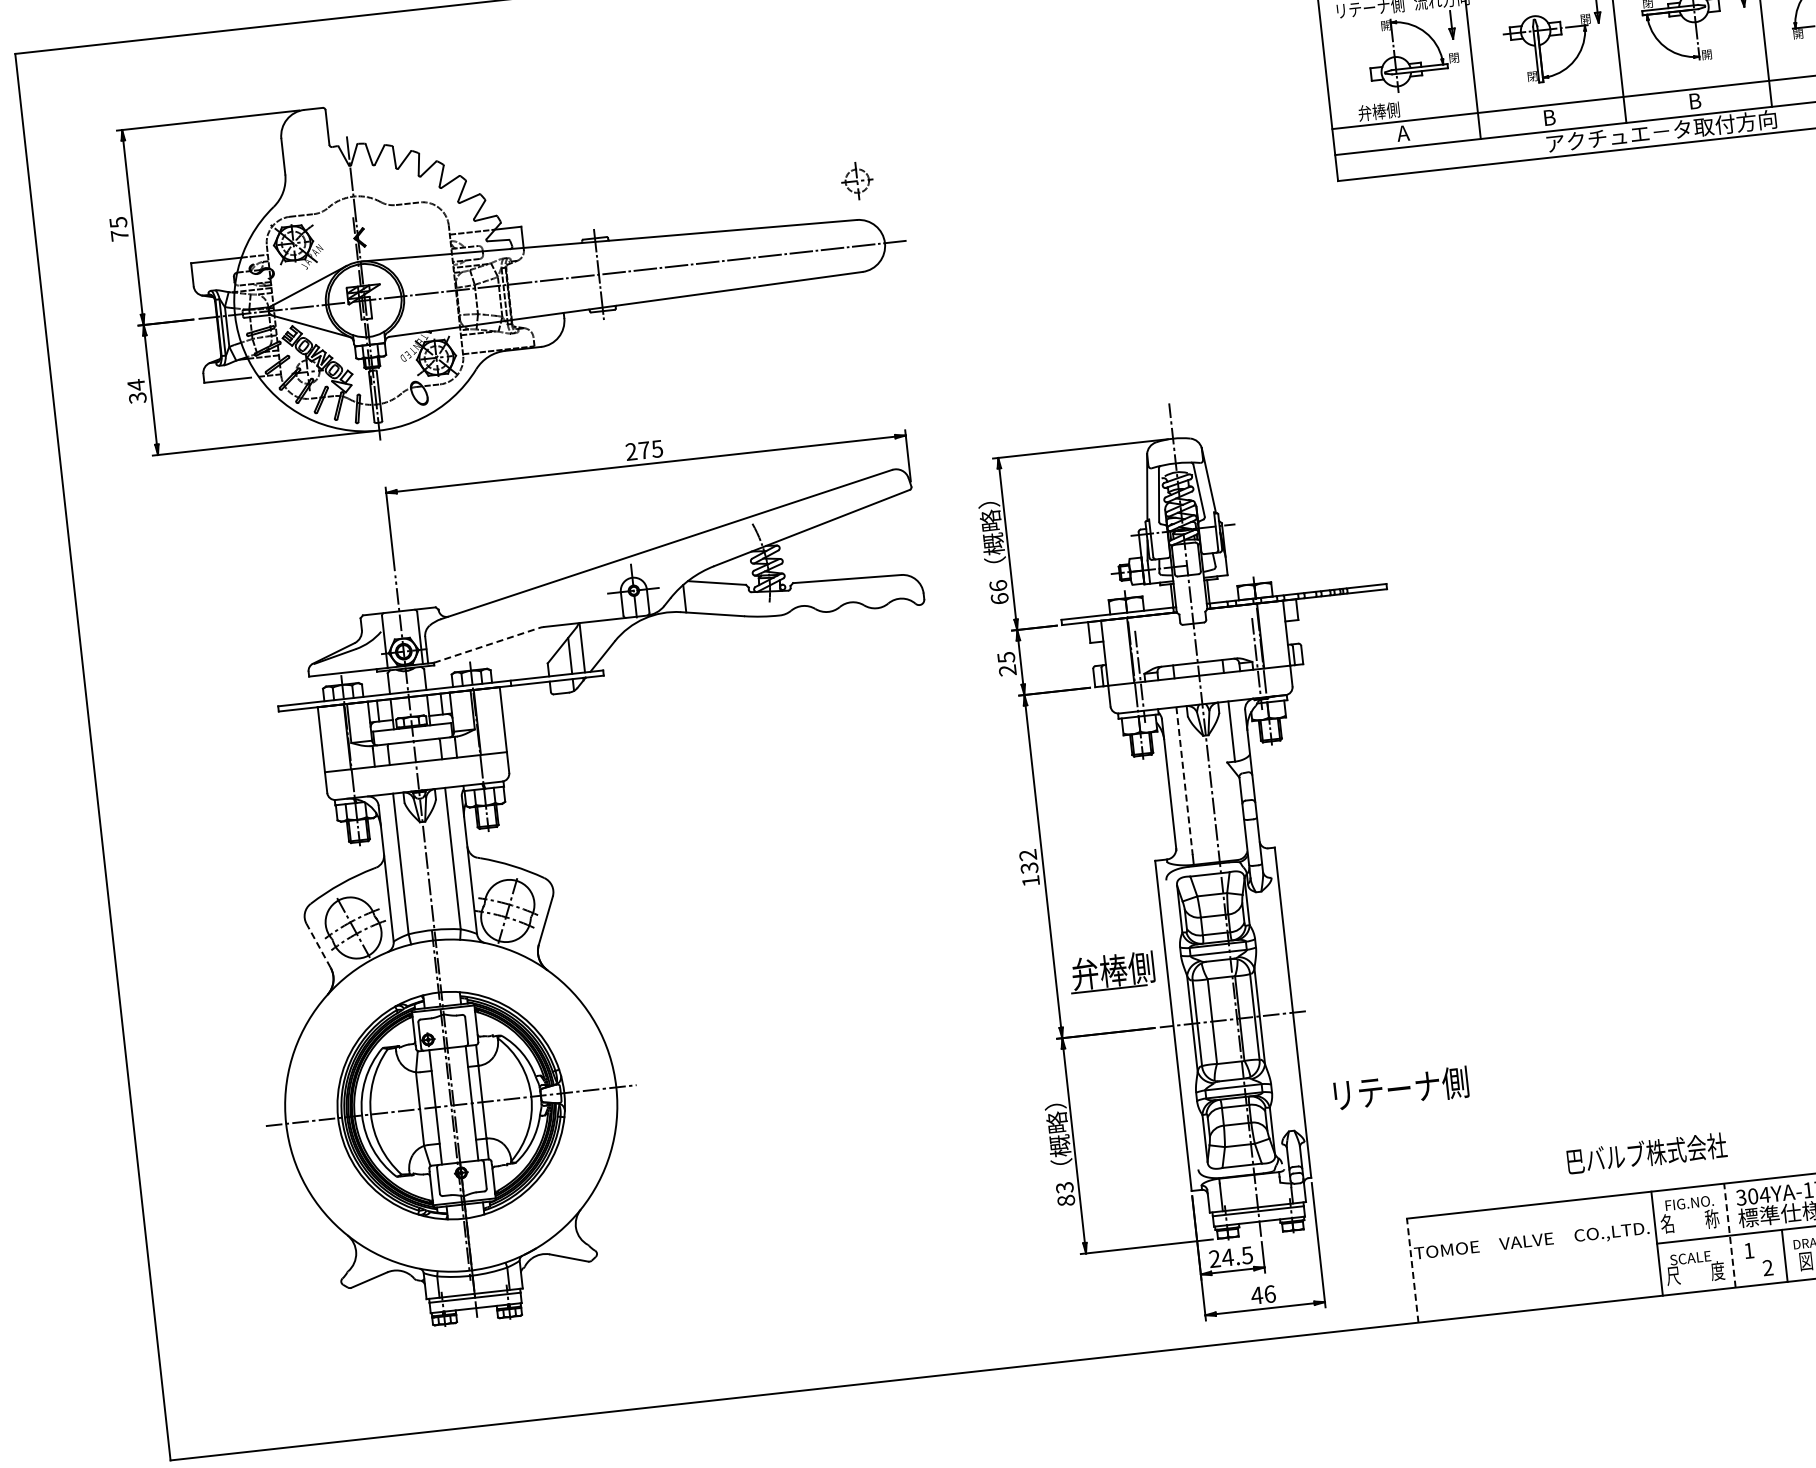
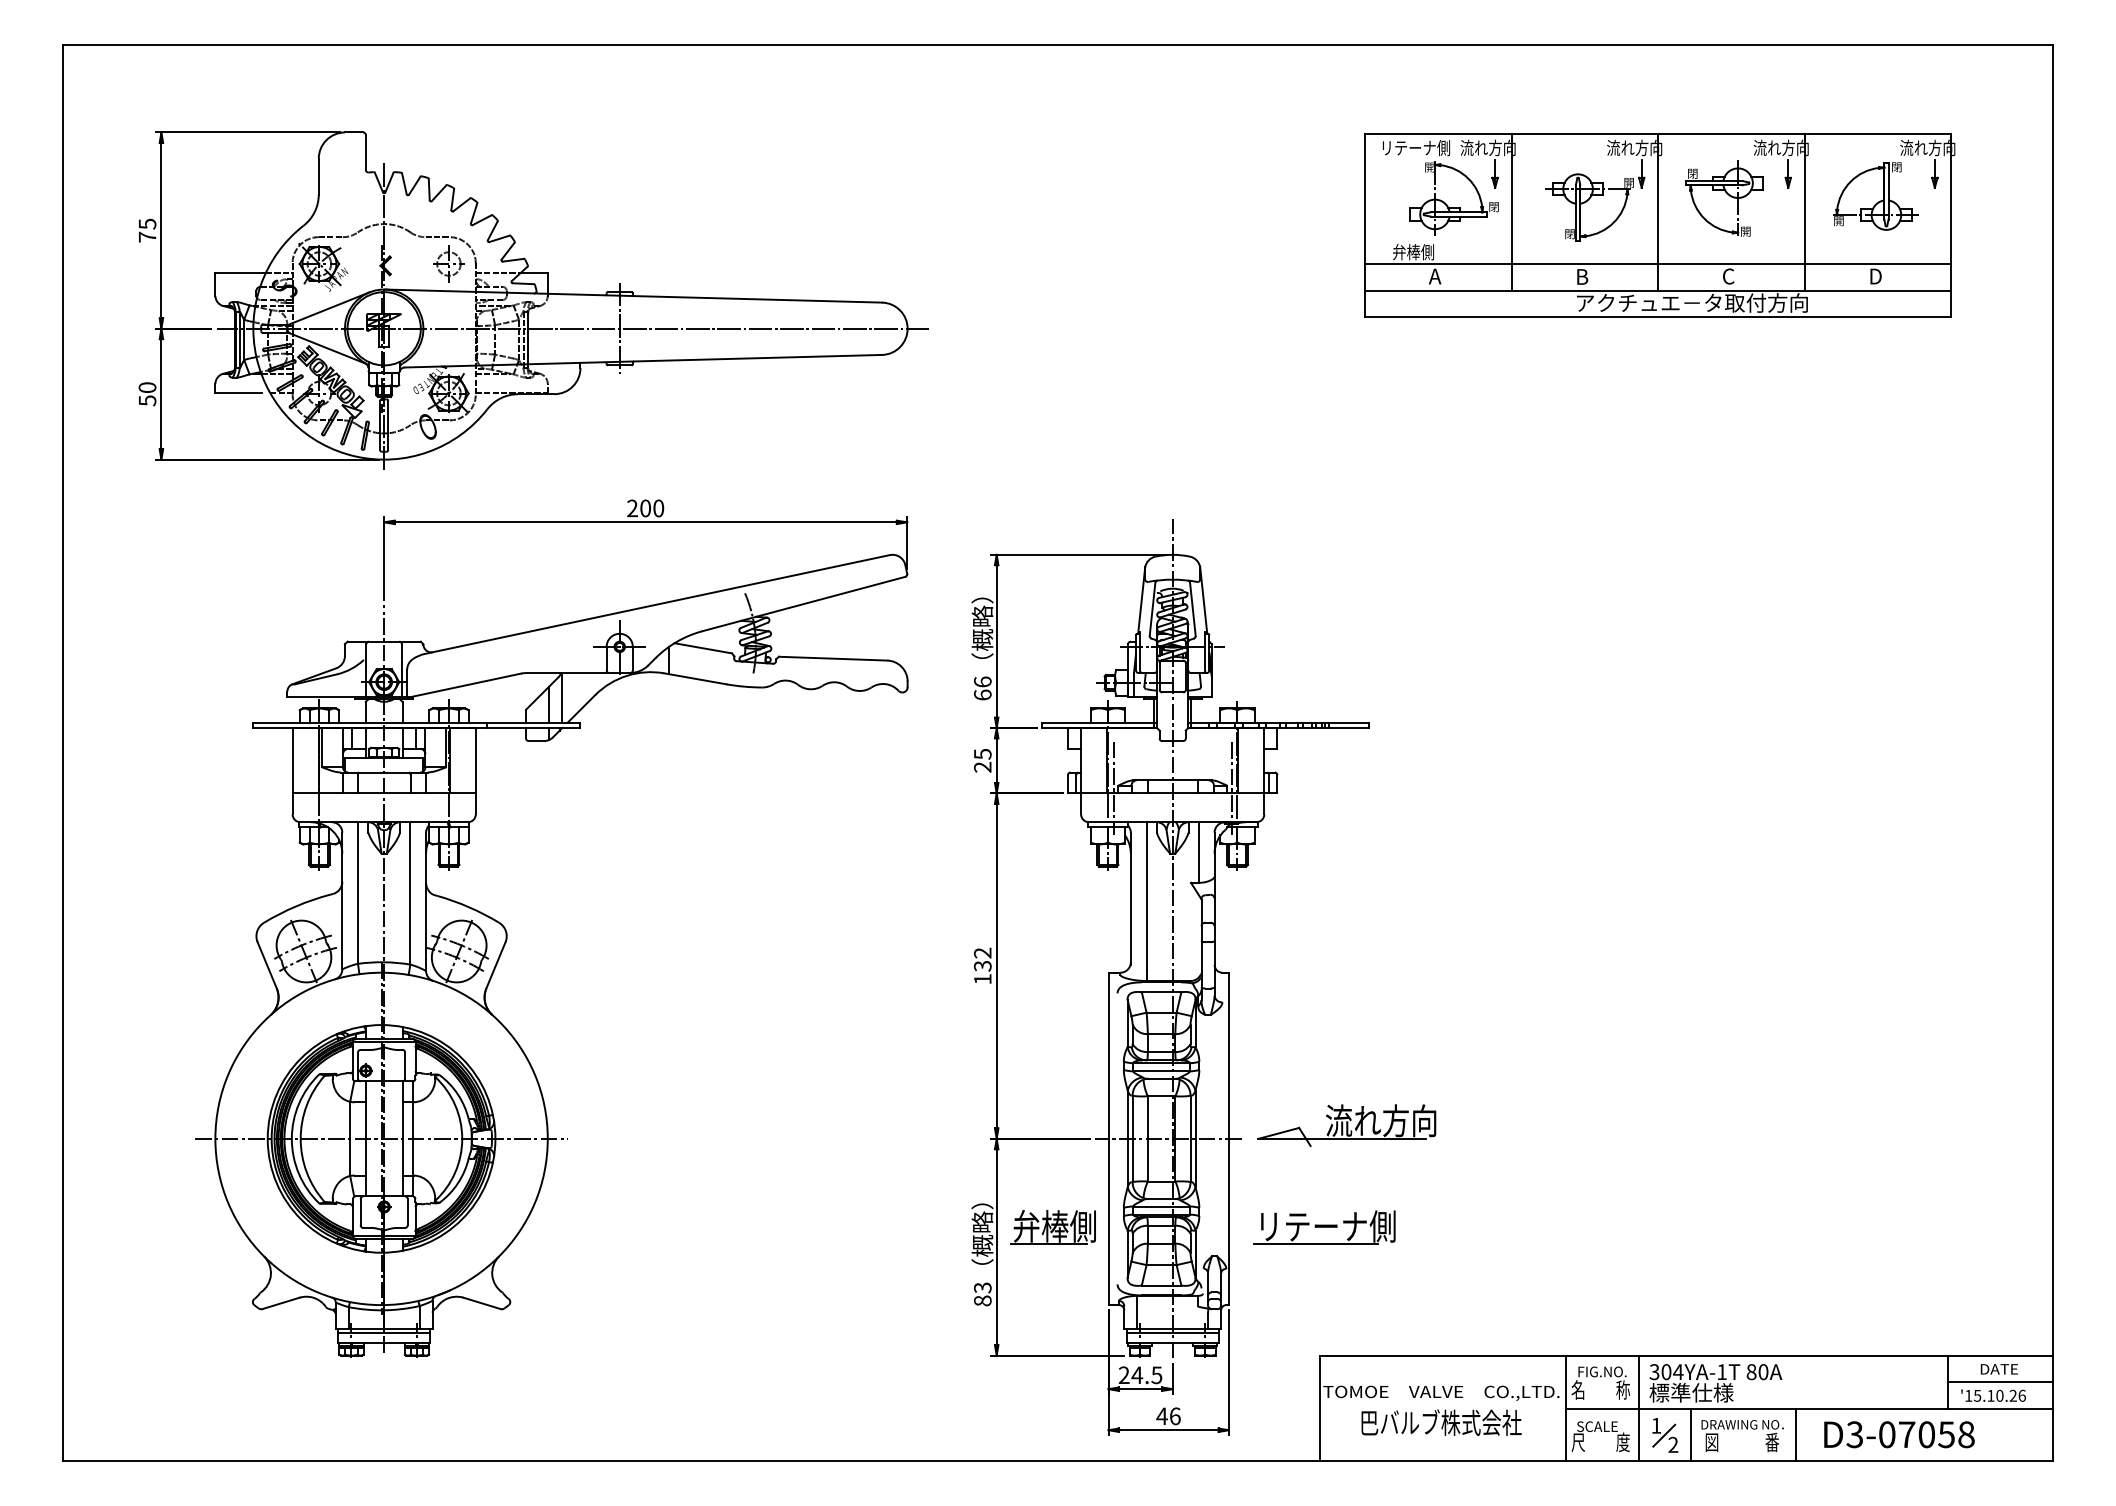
text: (1694, 101) -> (1728, 276), B -> C
part: (856, 180) -> (448, 263), moved
text: (136, 390) -> (147, 393), 34 -> 50
text: (651, 449) -> (652, 508), 275 -> 200
line: (486, 645) -> (467, 685), dashed -> solid
line: (1184, 781) -> (1146, 897), dashed -> solid
line: (318, 944) -> (267, 964), dashed -> solid
part: (1111, 972) -> (1052, 1227), moved
part: (1408, 986) -> (1346, 1125), added
line: (1390, 1108) -> (1315, 1244), added
text: (1646, 1153) -> (1441, 1422), moved
line: (1730, 1235) -> (1639, 1408), dashed -> solid
line: (1758, 1259) -> (1664, 1435), added
line: (1412, 1270) -> (1319, 1408), dashed -> solid

